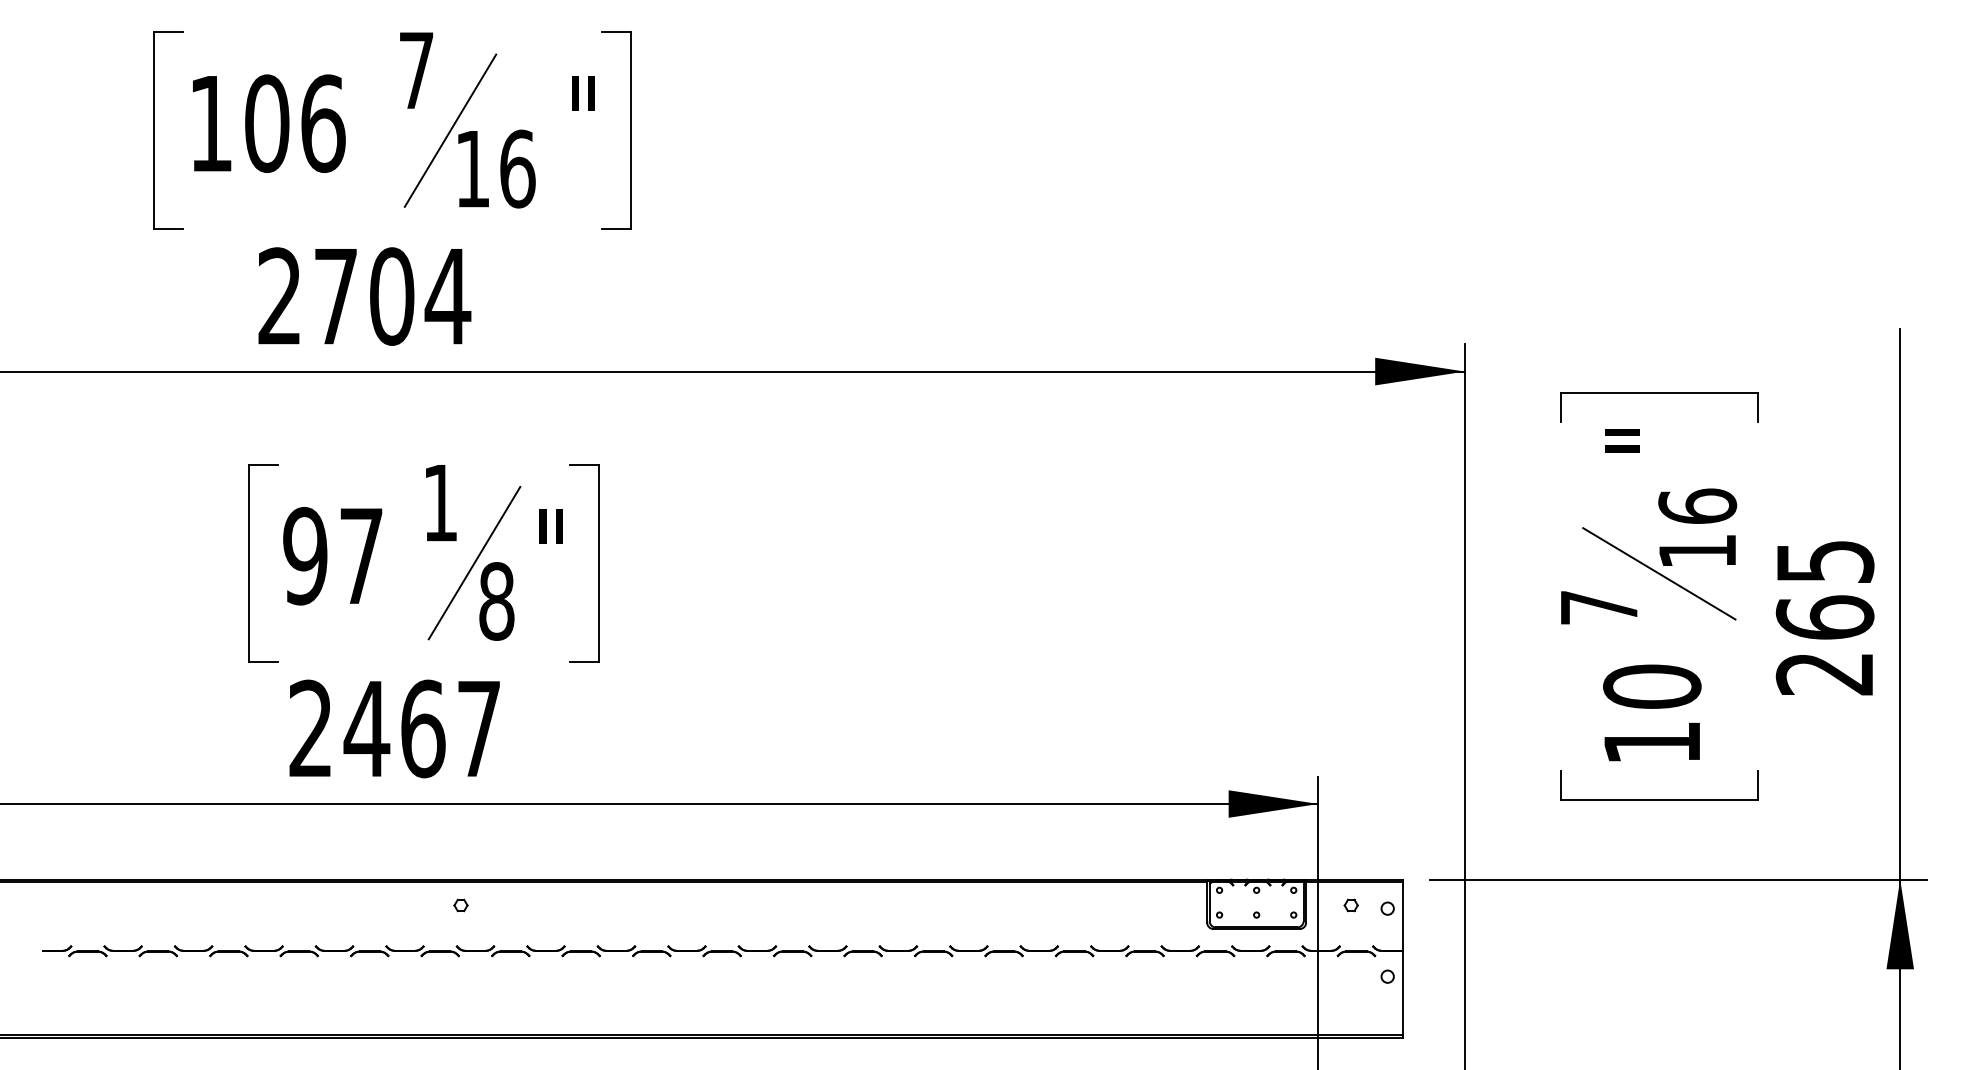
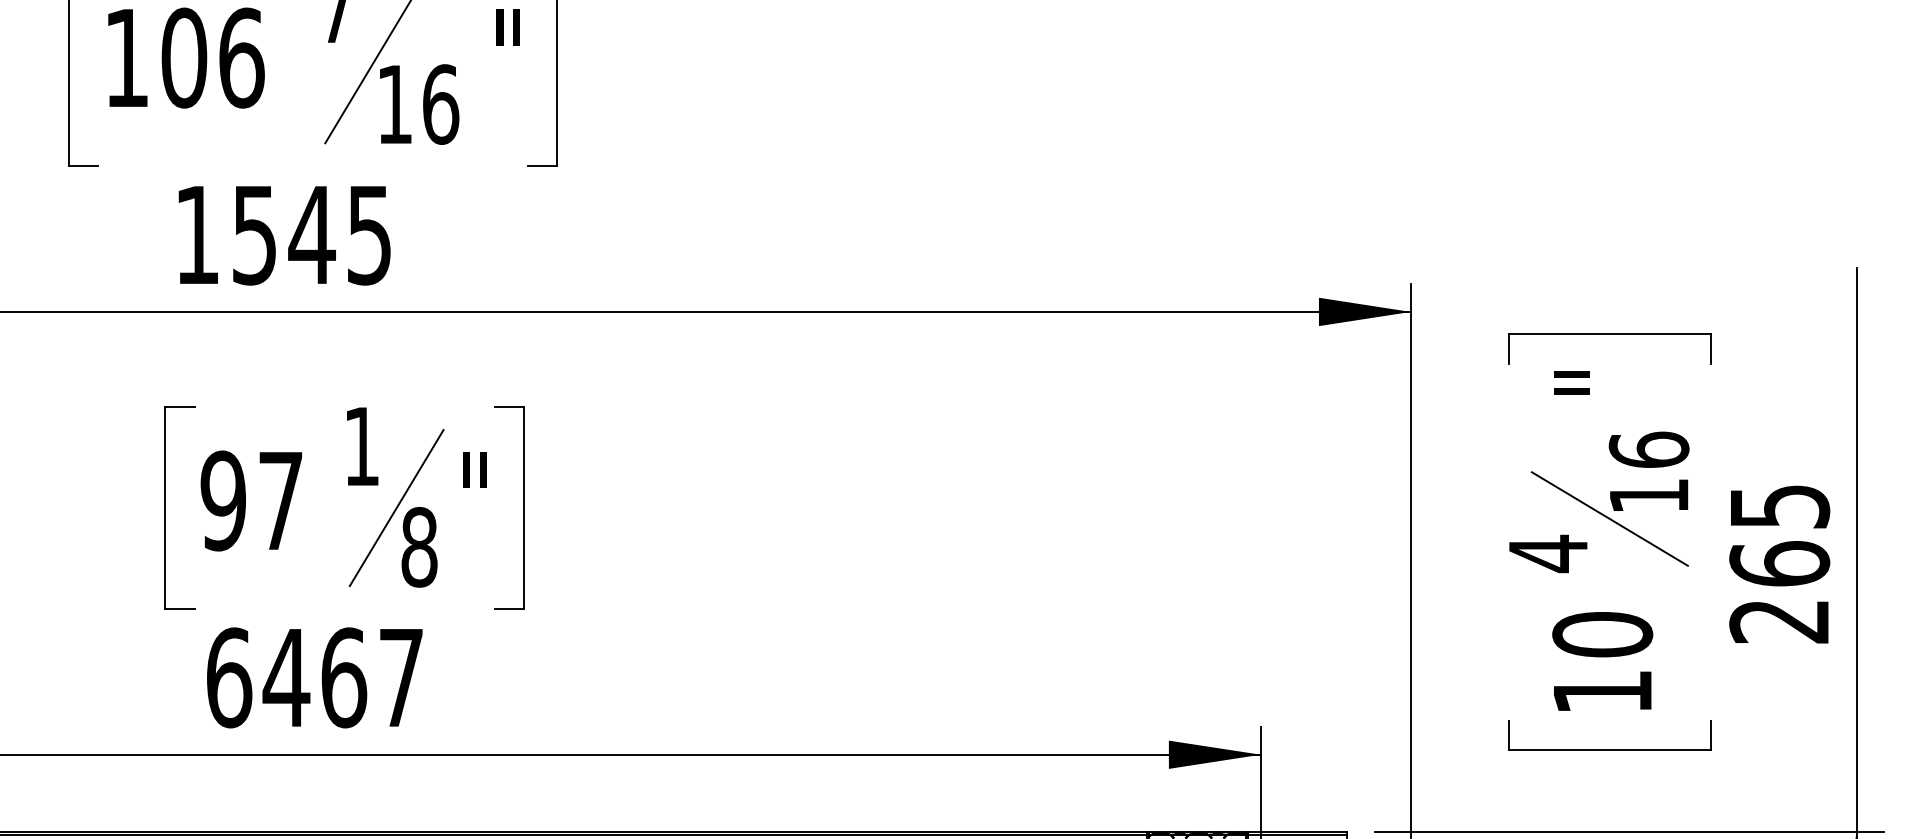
text: (364, 296) -> (283, 235), 2704 -> 1545
text: (1599, 607) -> (1548, 553), 7 -> 4
text: (311, 728) -> (229, 677), 2467 -> 6467

